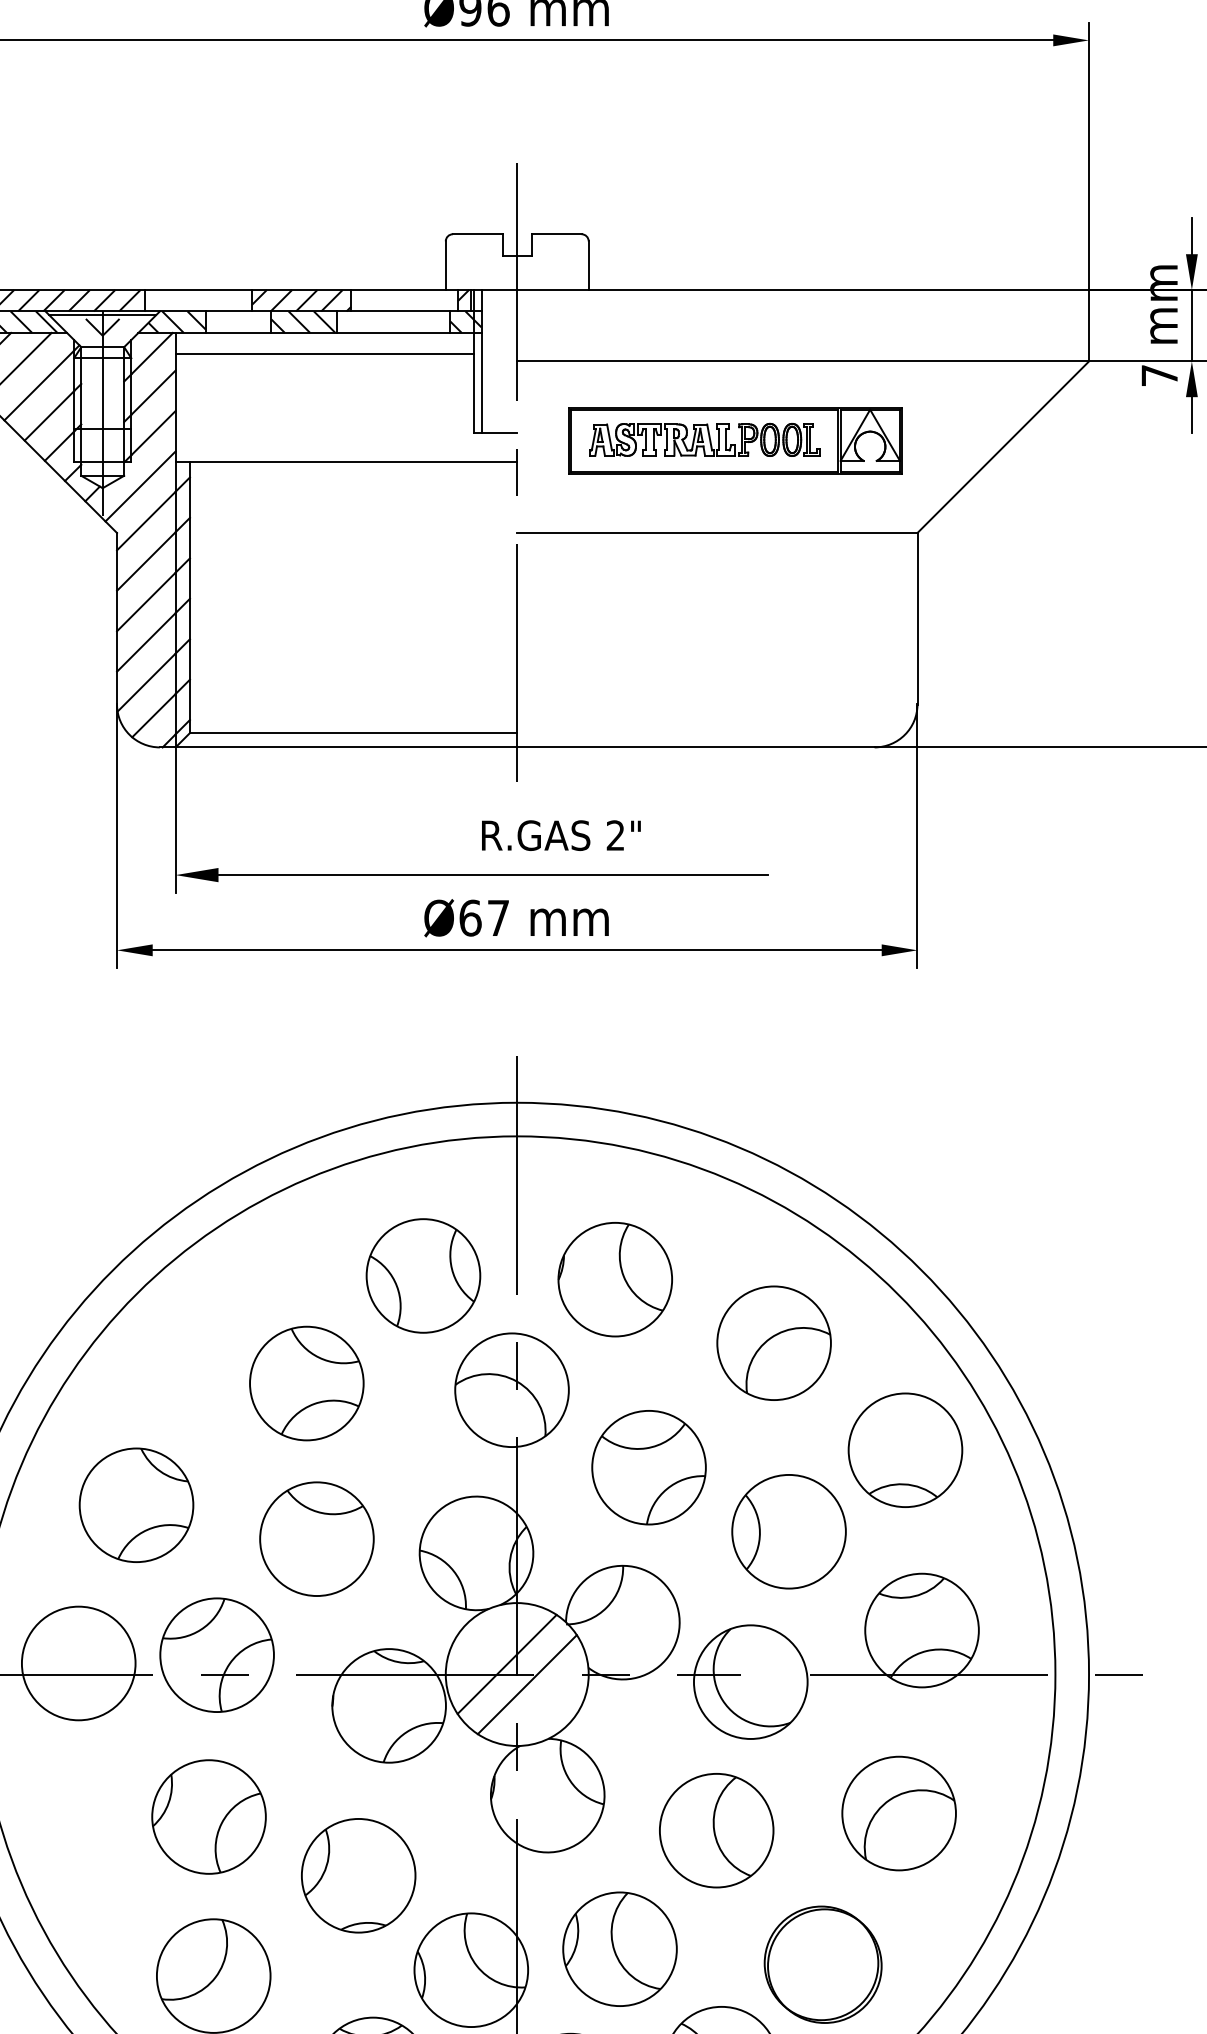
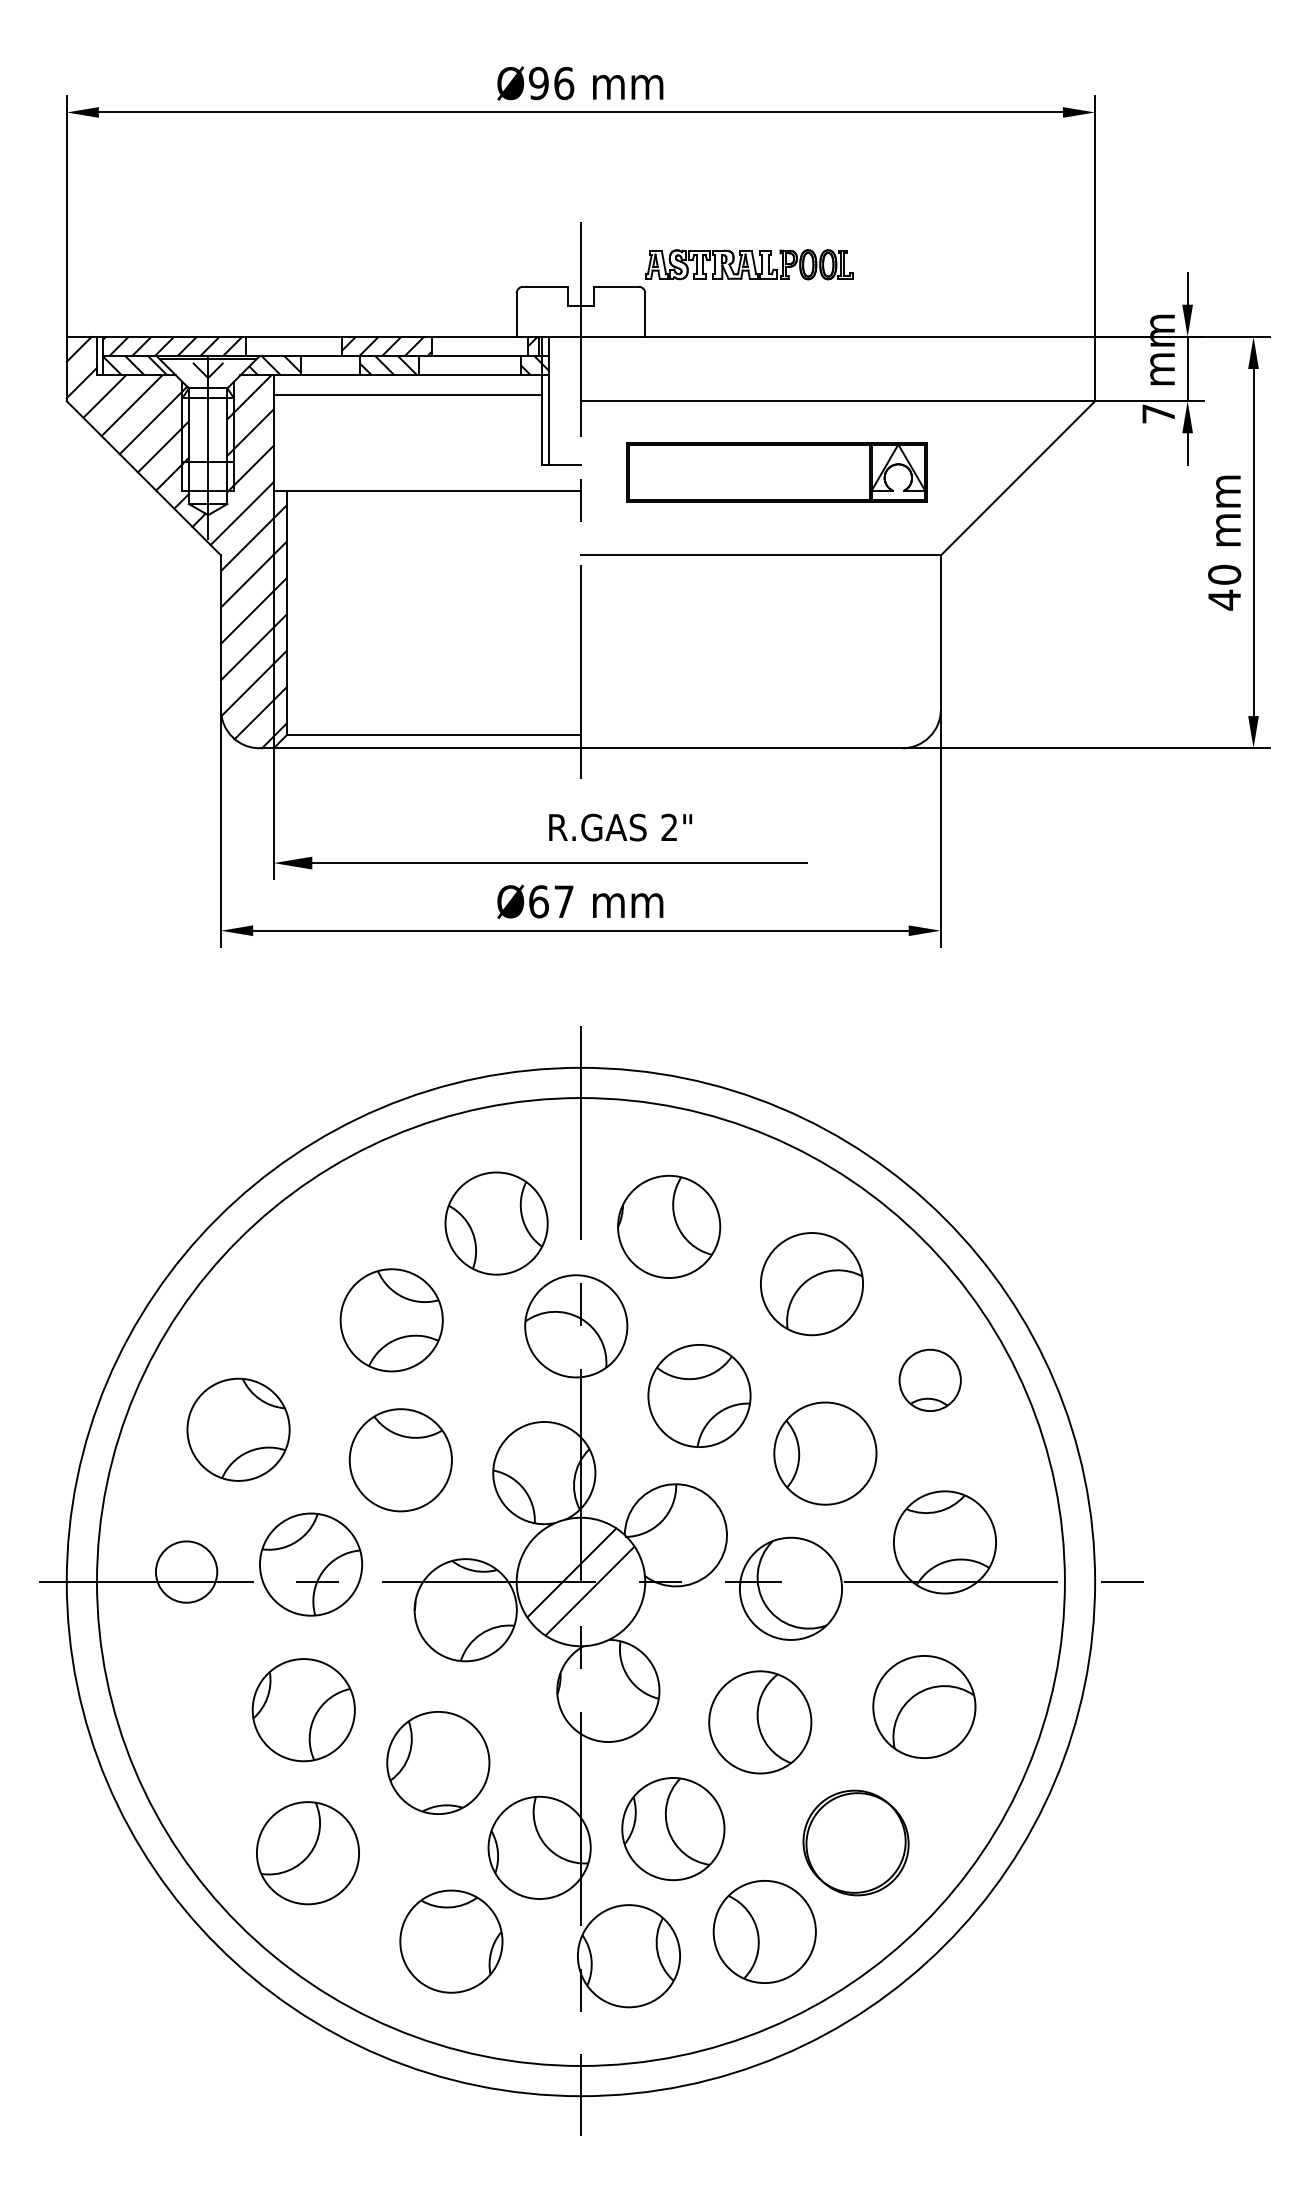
part: (704, 439) -> (749, 264), moved
part: (905, 1450) -> (930, 1380), size x0.6
circle: (78, 1662) -> (186, 1571), size x0.6

